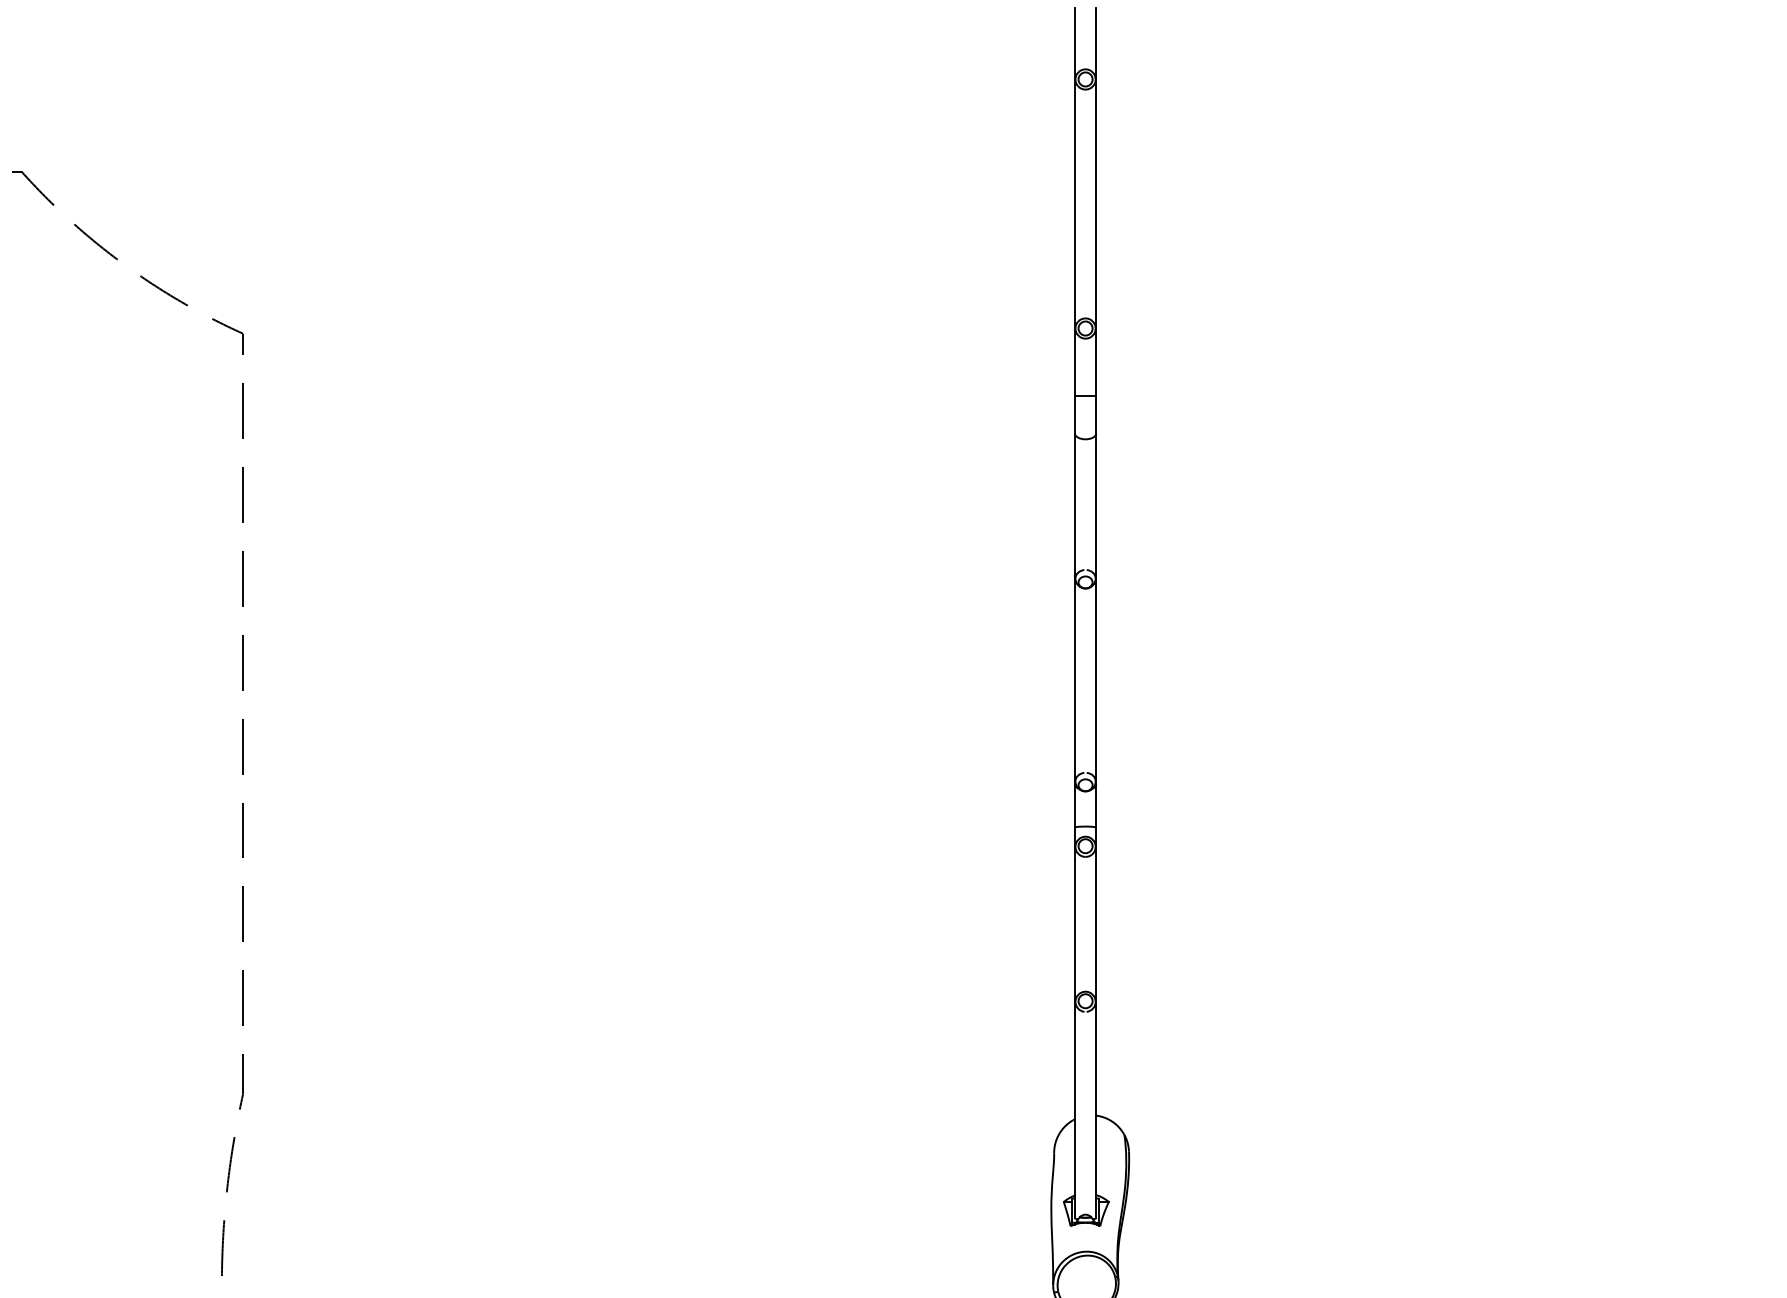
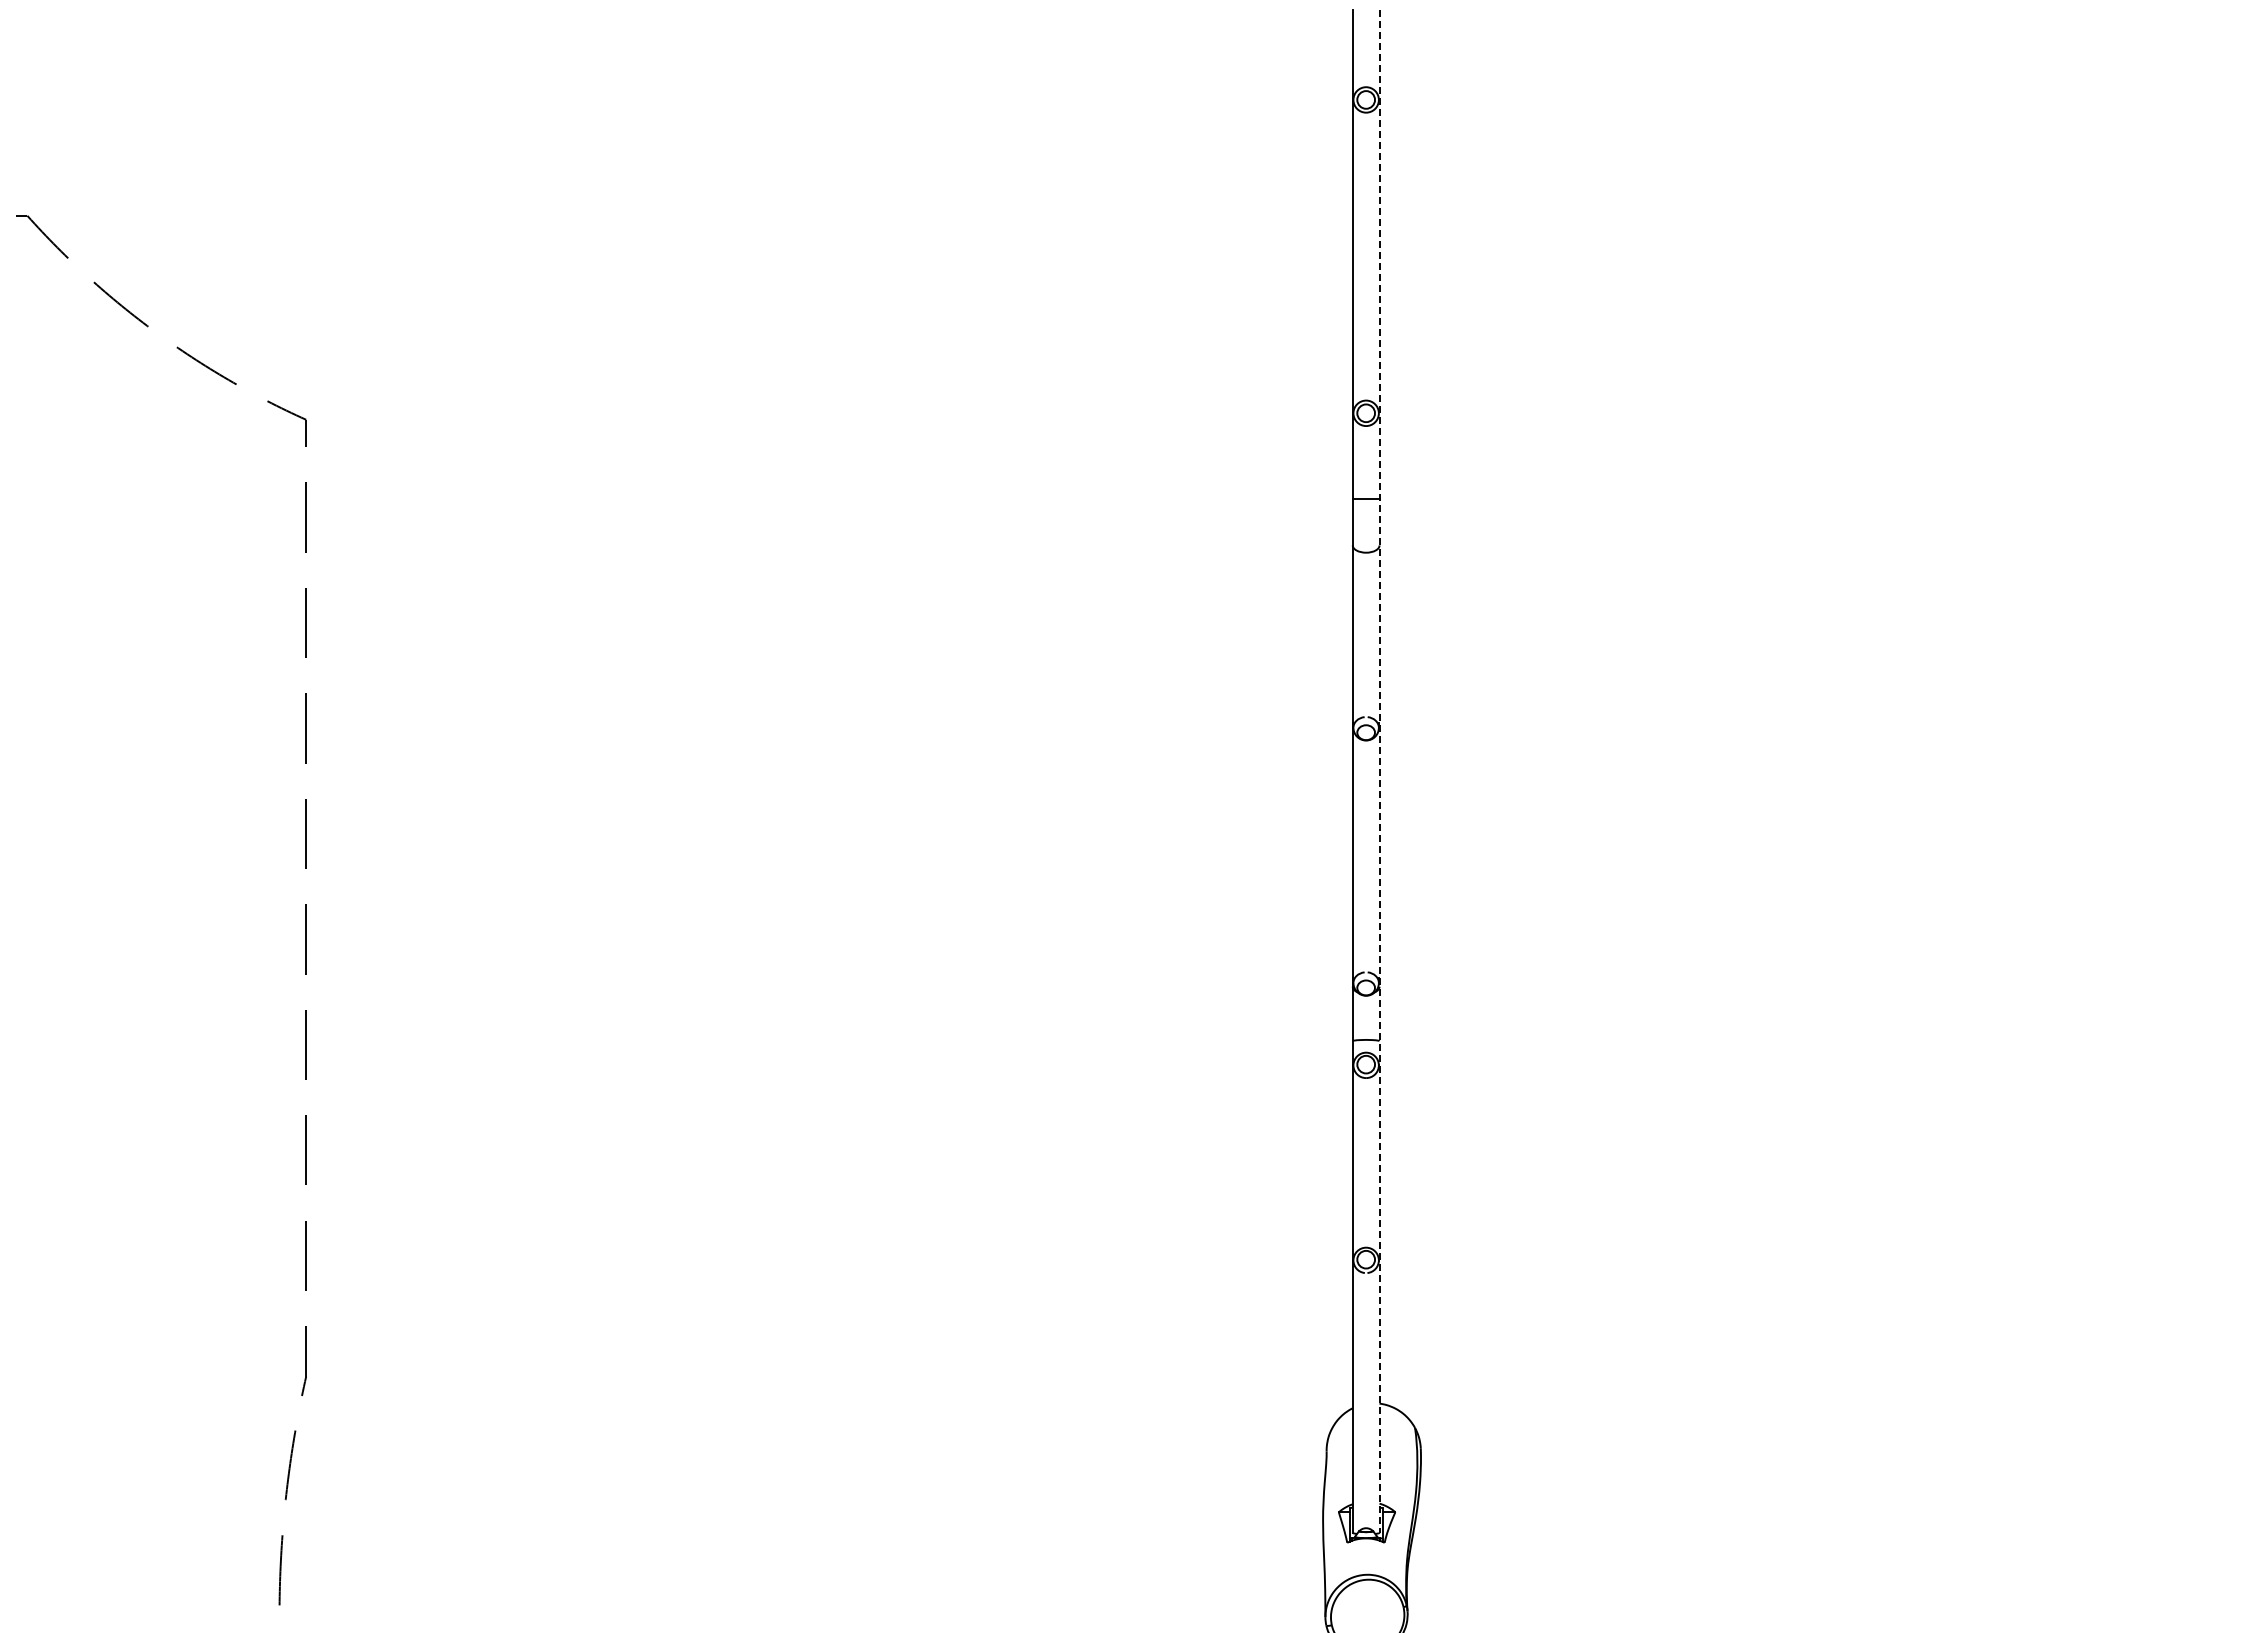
line: (1096, 614) -> (1379, 772), solid -> dashed

